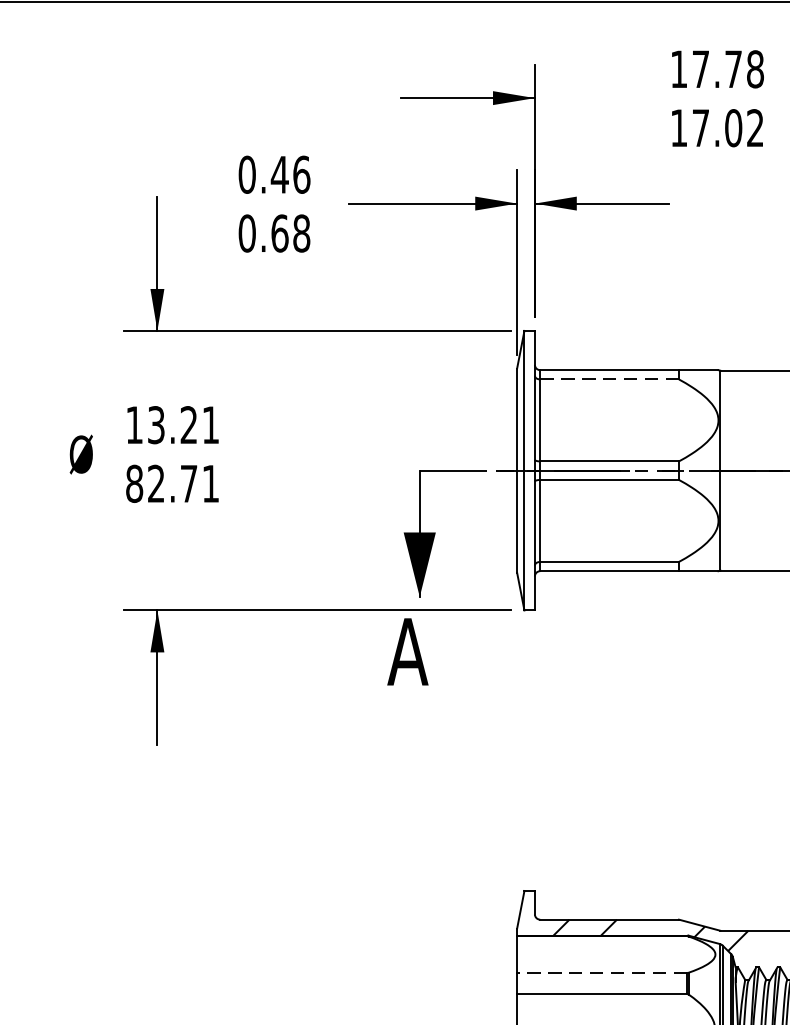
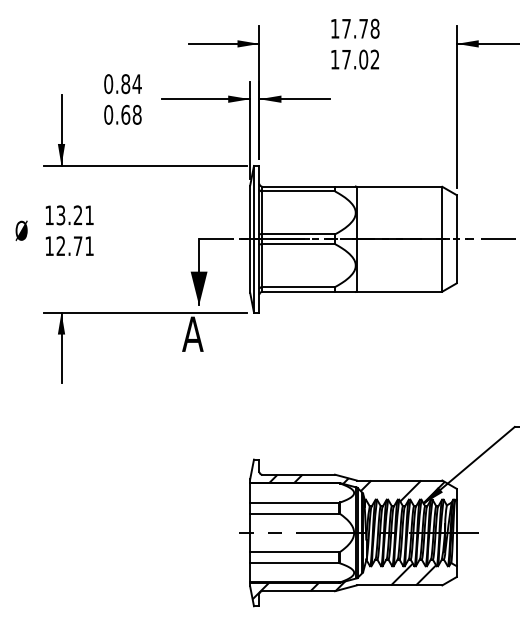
text: (290, 175) -> (131, 84), 0.46 -> 0.84
line: (611, 379) -> (299, 191), dashed -> solid
text: (134, 484) -> (49, 246), 82.71 -> 12.71
line: (601, 972) -> (294, 502), dashed -> solid

